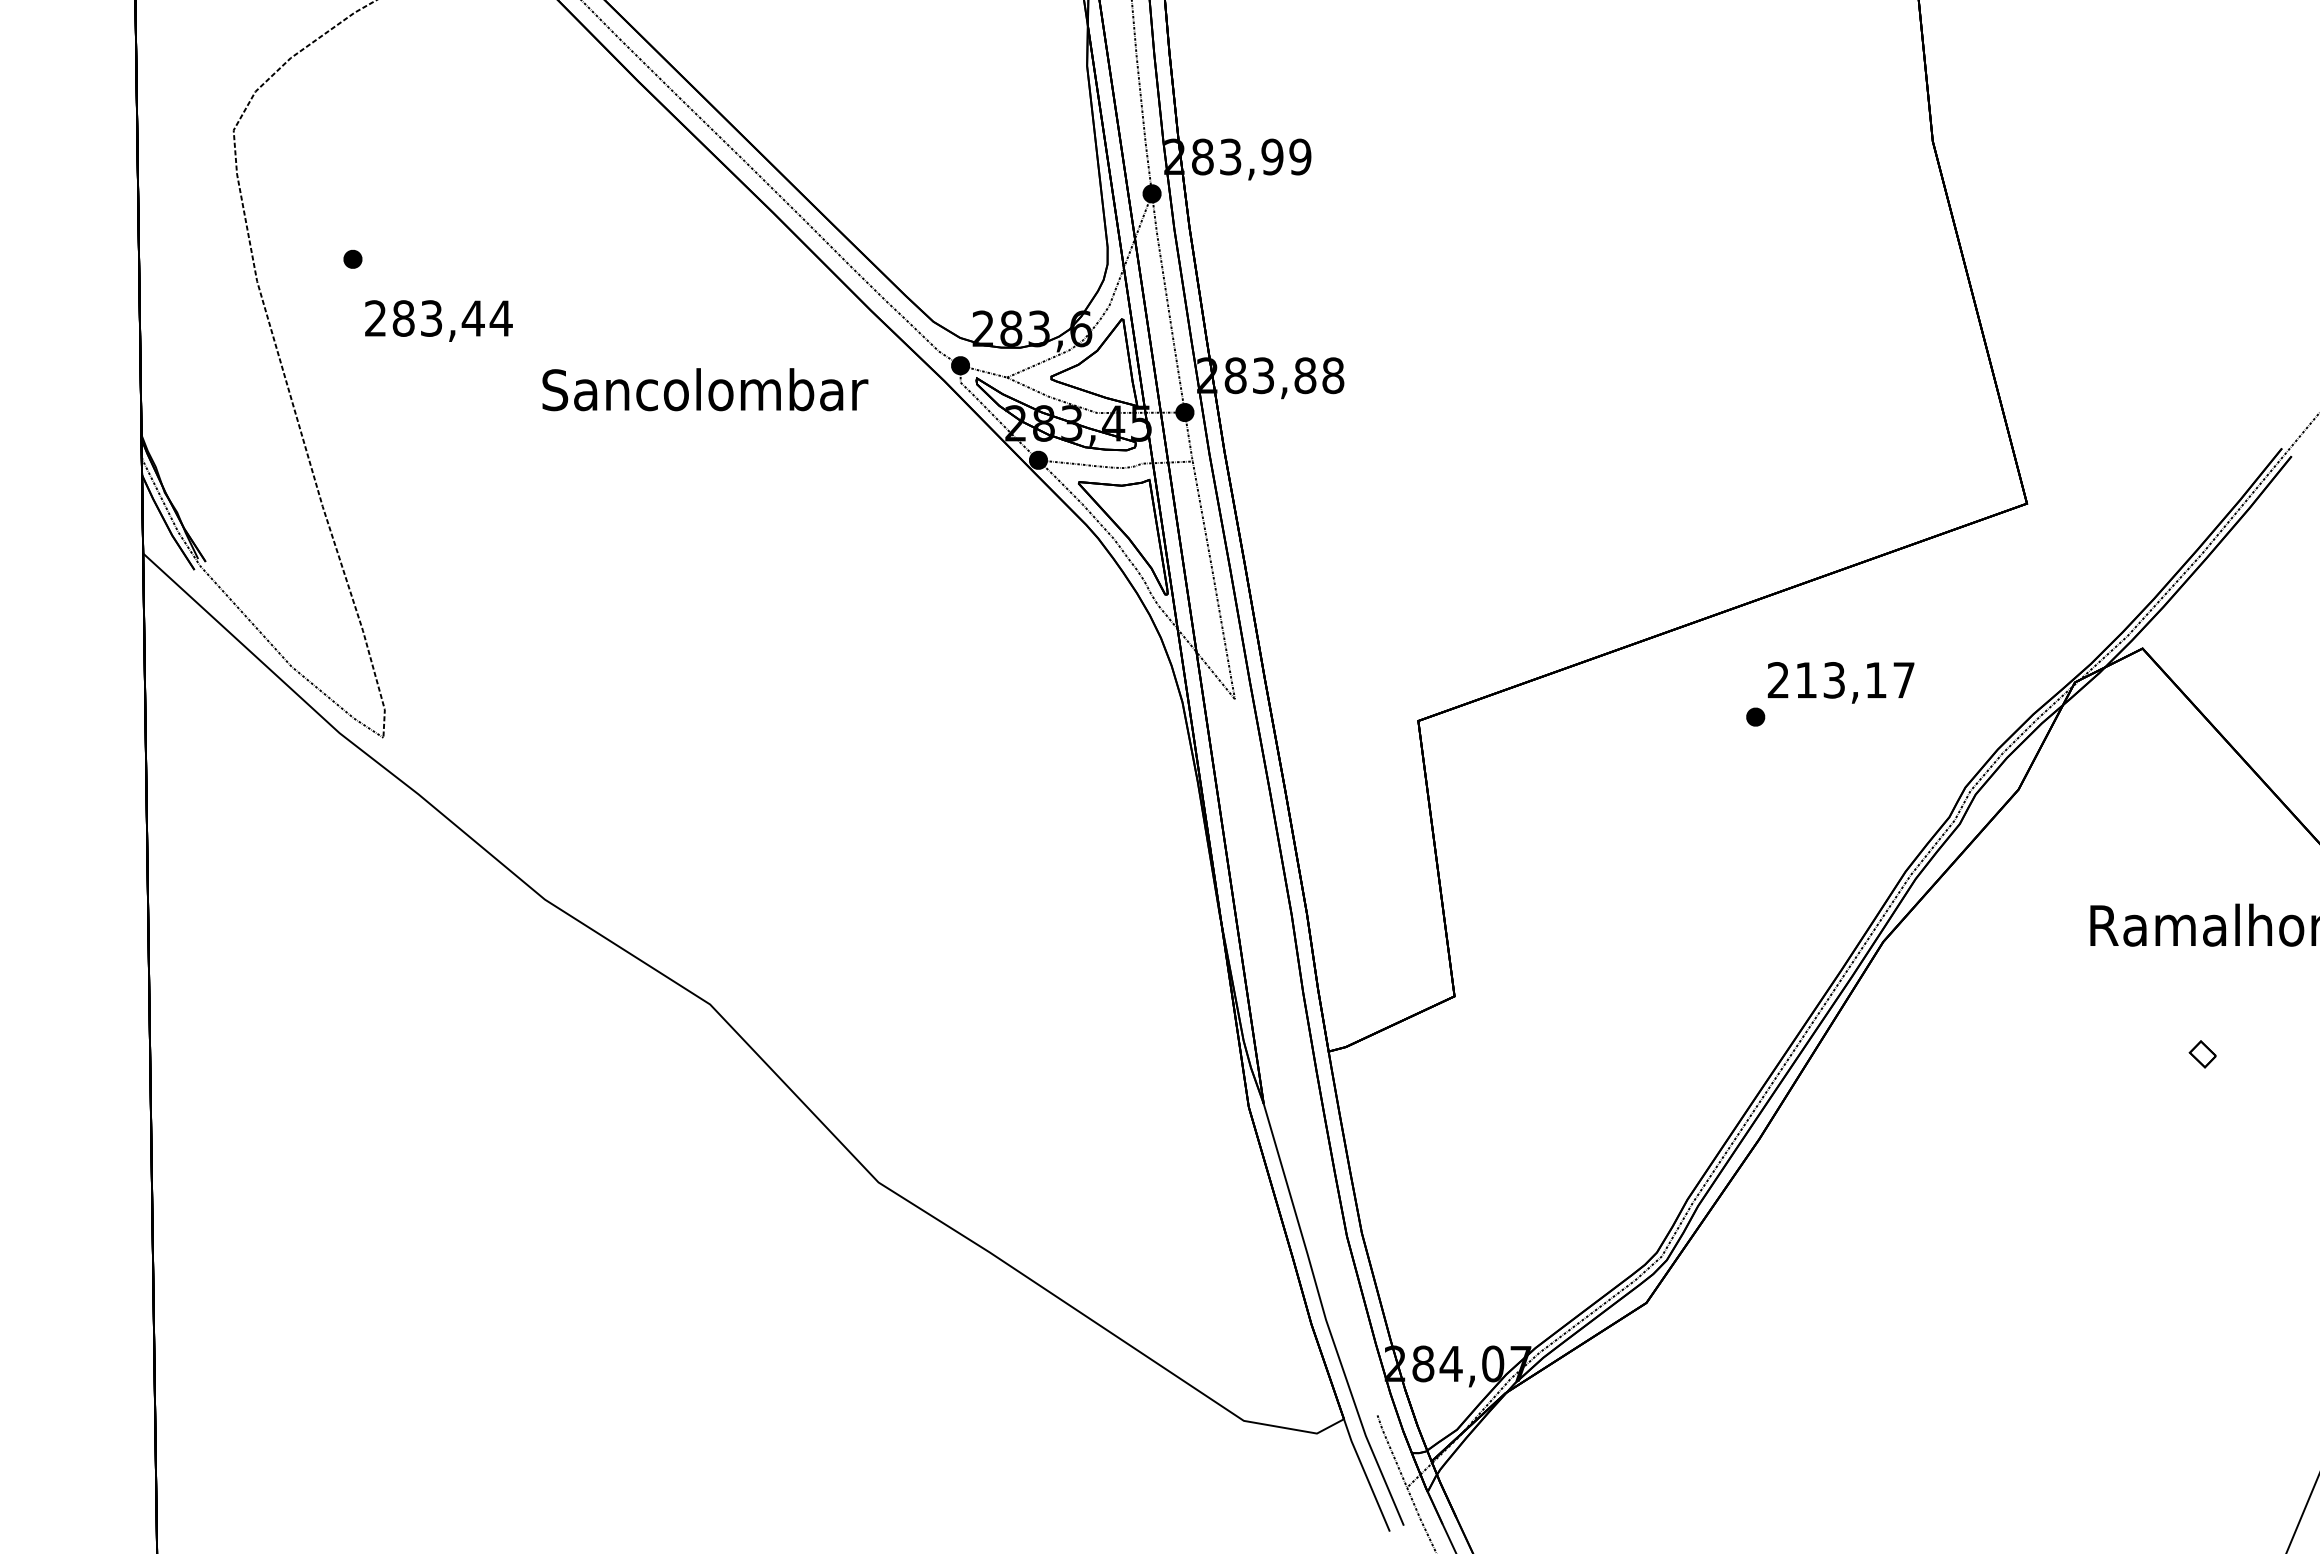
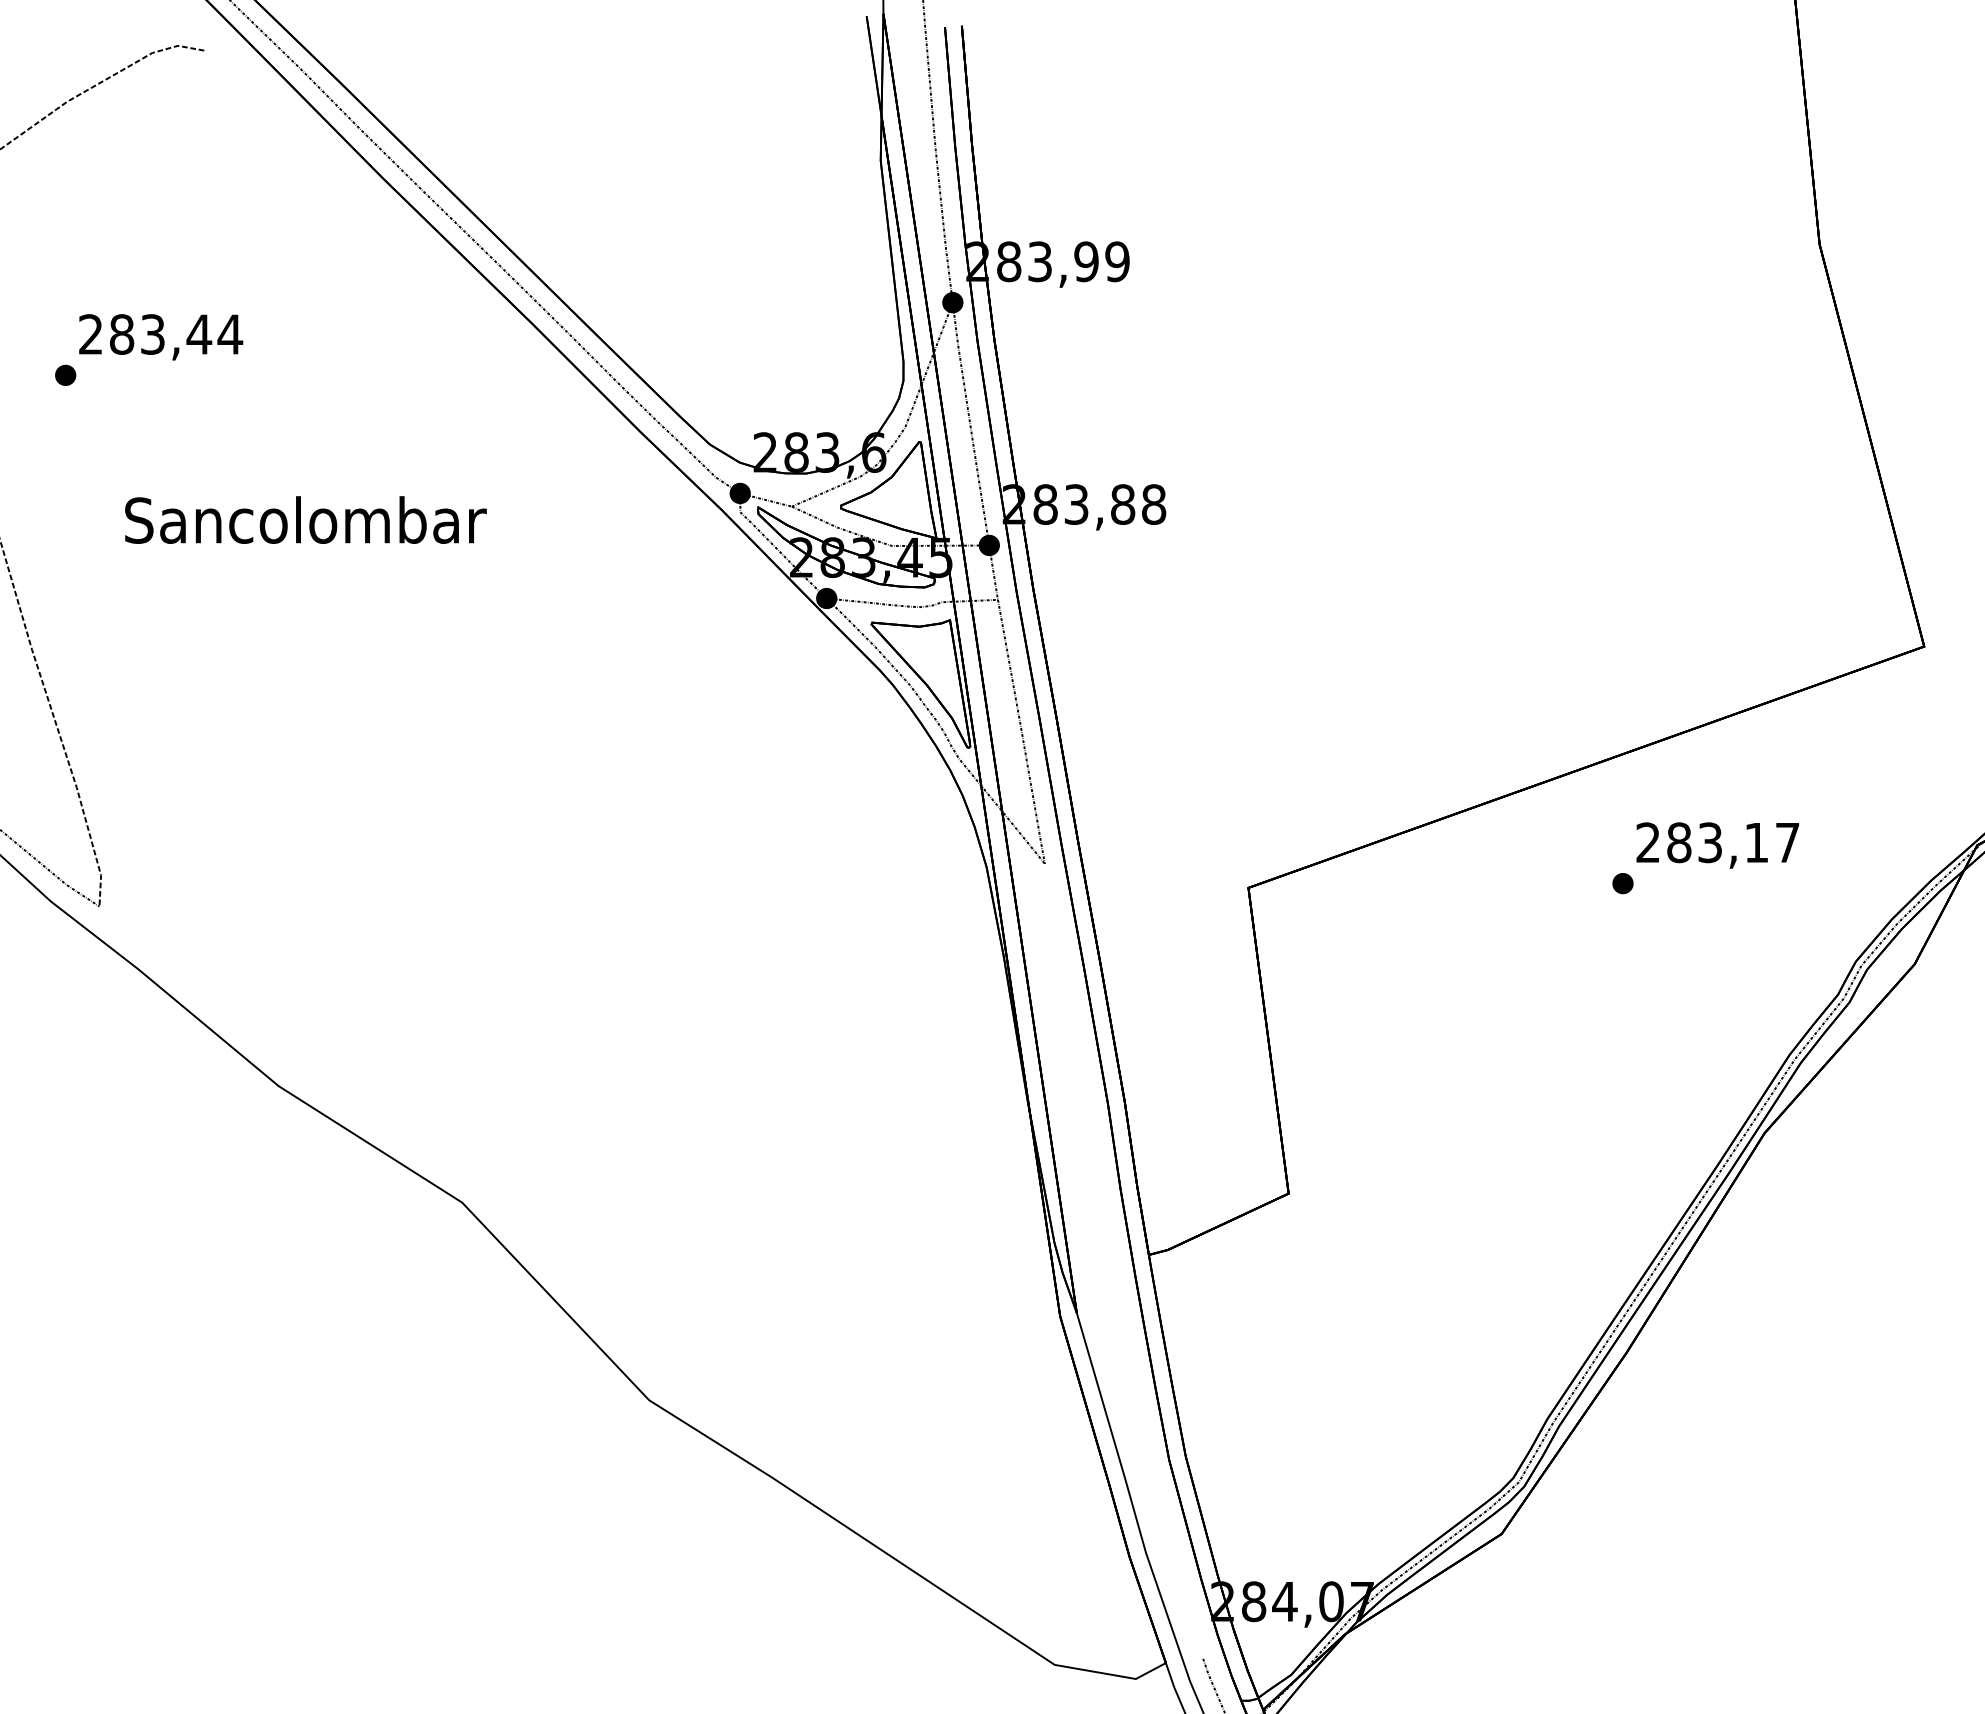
text: (438, 320) -> (160, 336), moved
text: (705, 389) -> (306, 519), moved
text: (1806, 680) -> (1679, 842), 213,17 -> 283,17

